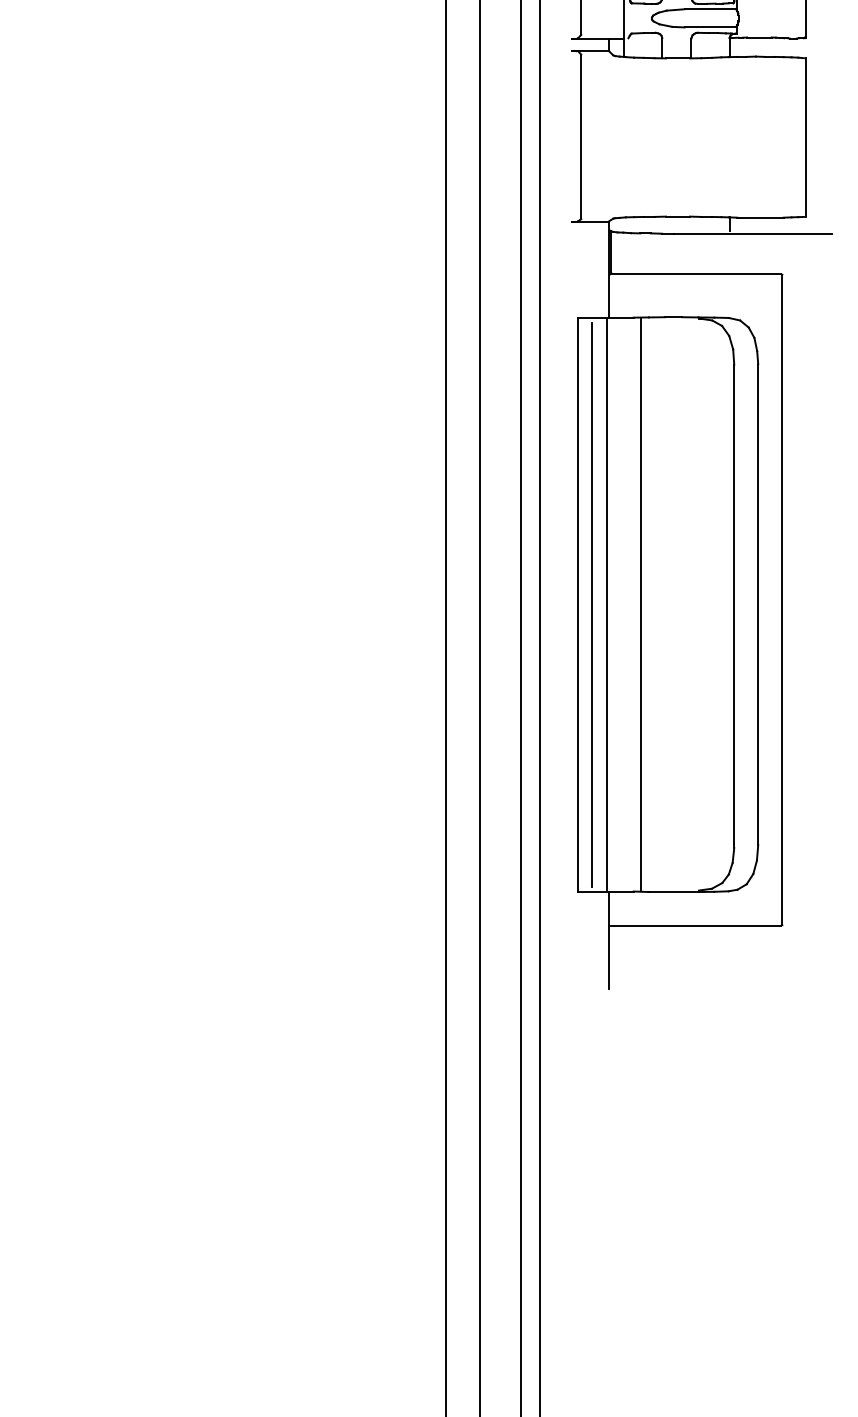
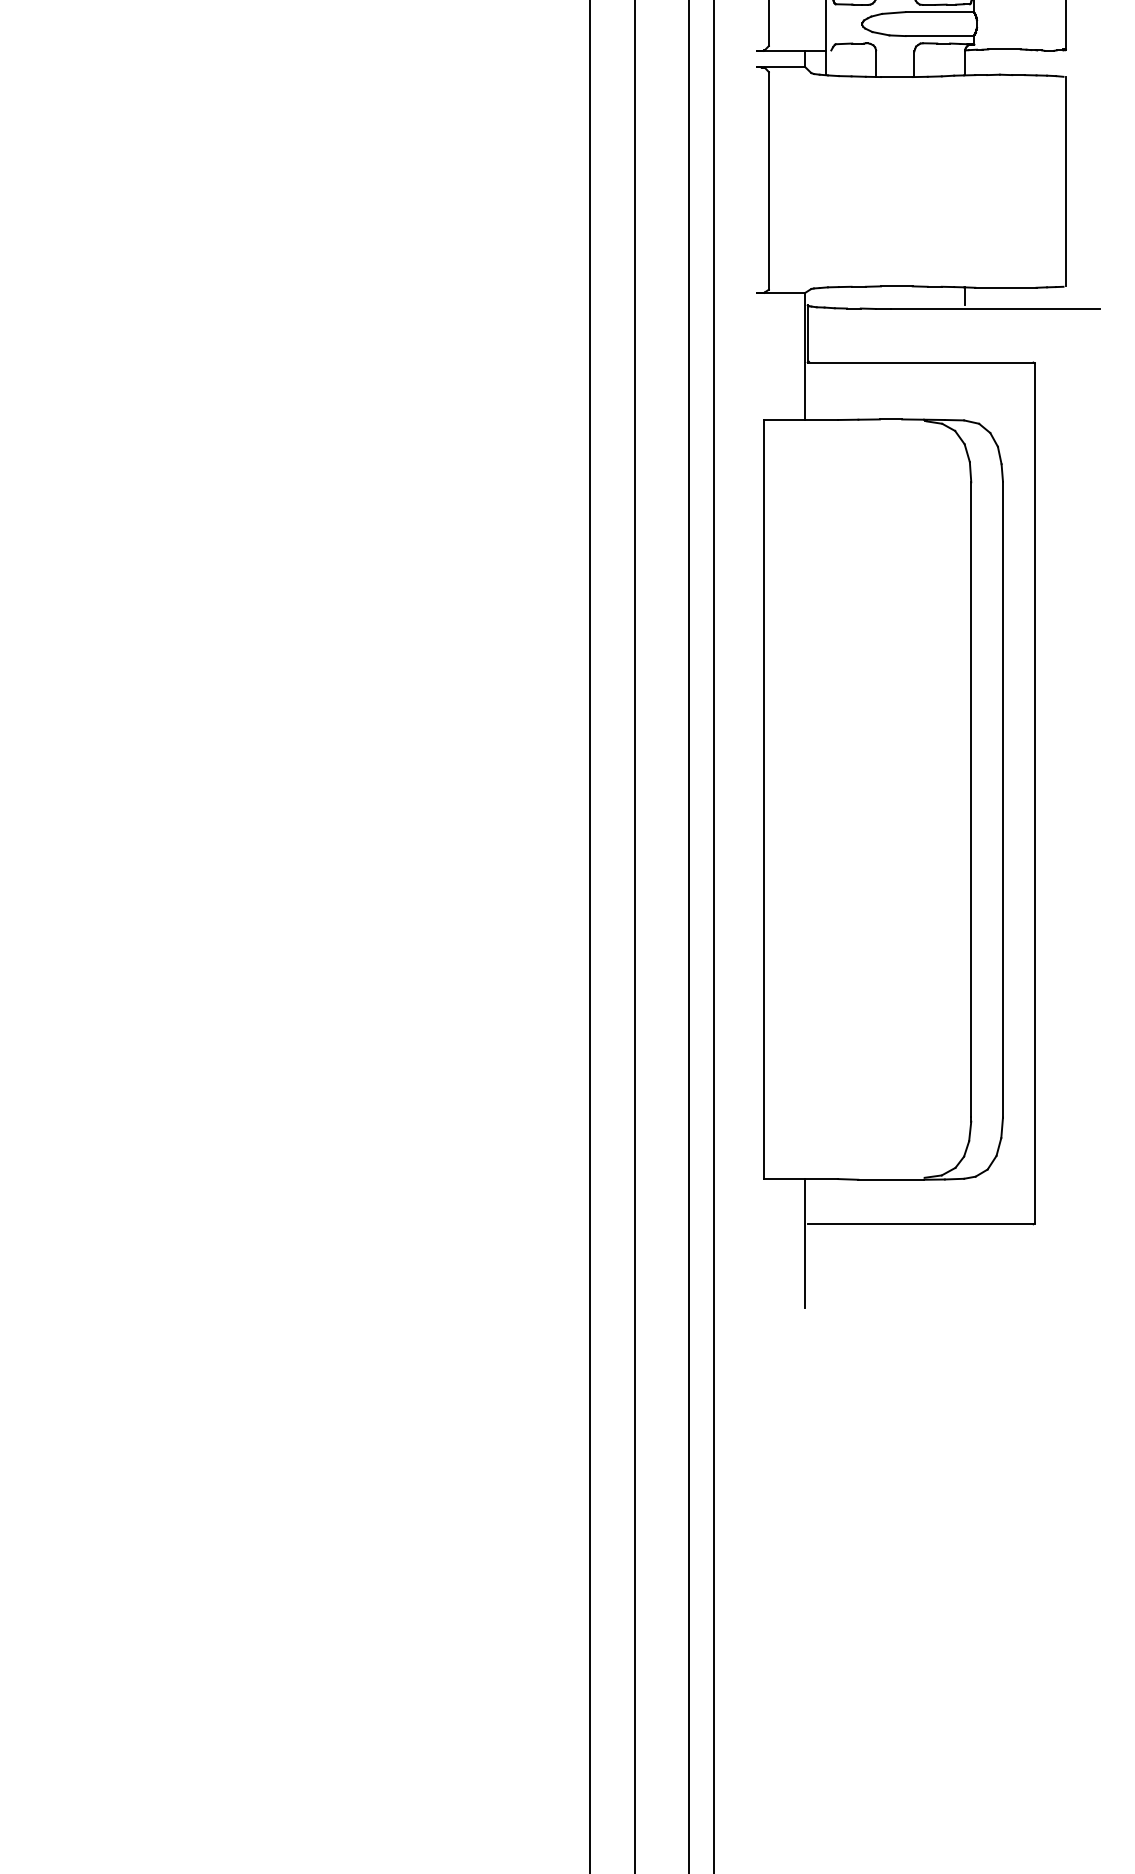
line: (591, 604) -> (782, 799), removed
line: (607, 604) -> (803, 799), removed
line: (641, 604) -> (848, 799), removed

